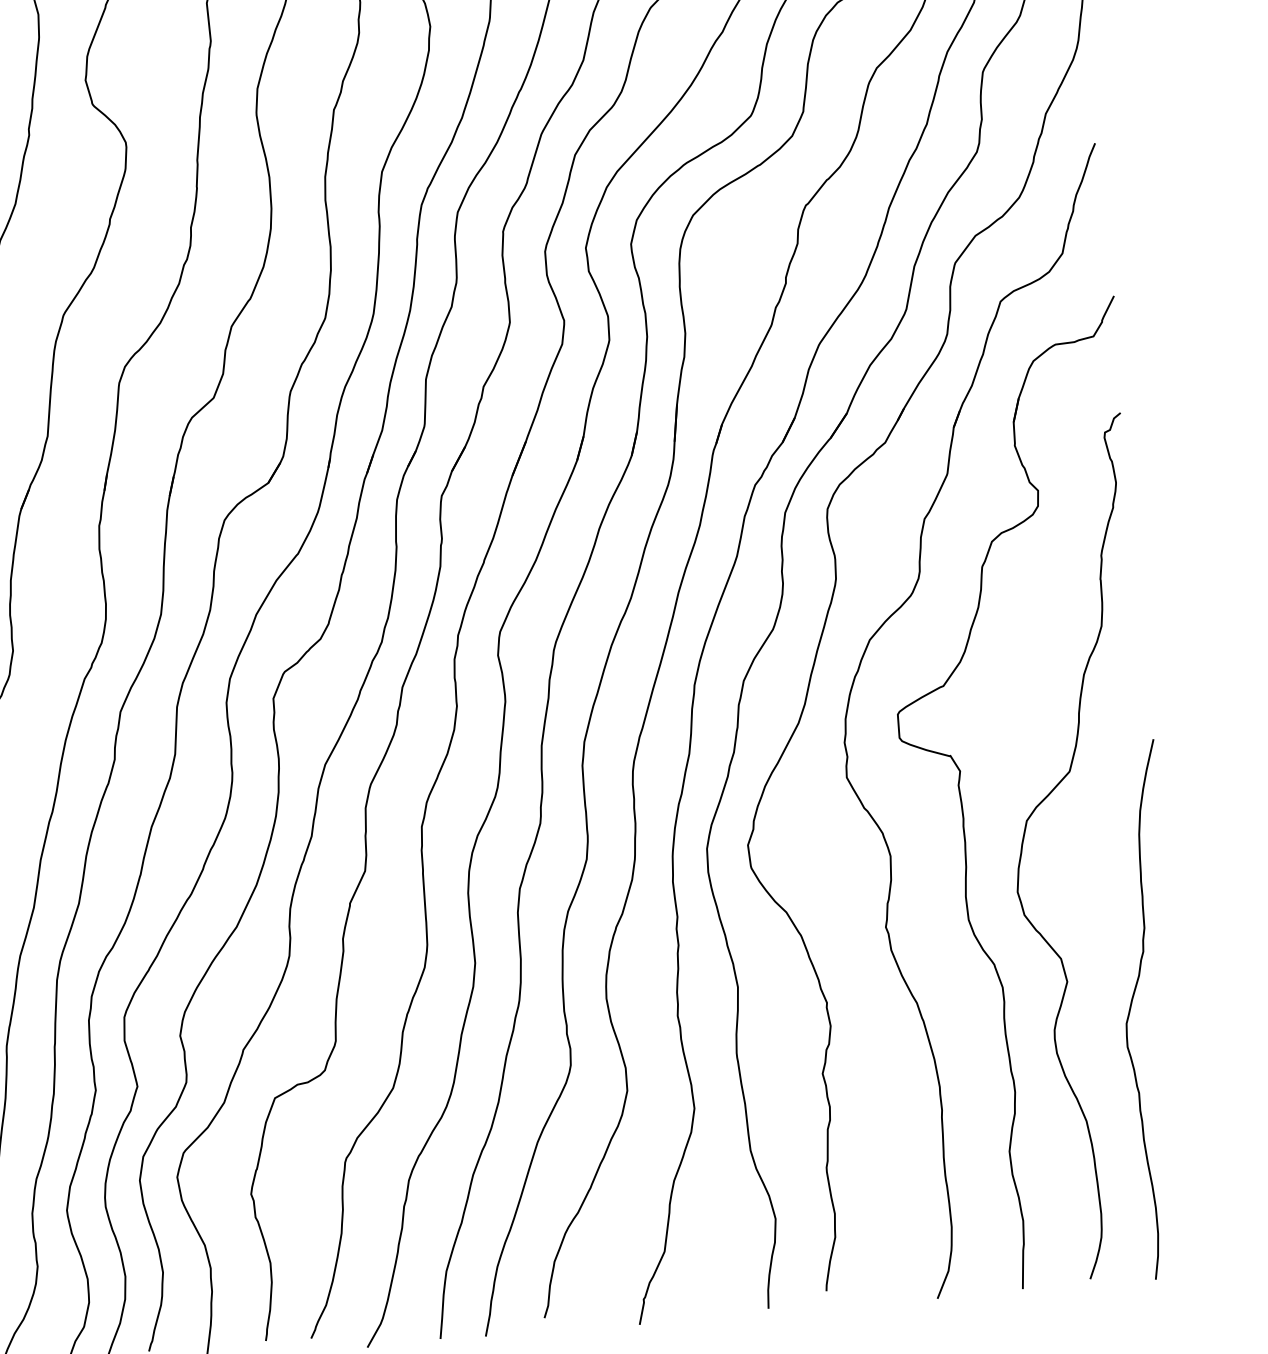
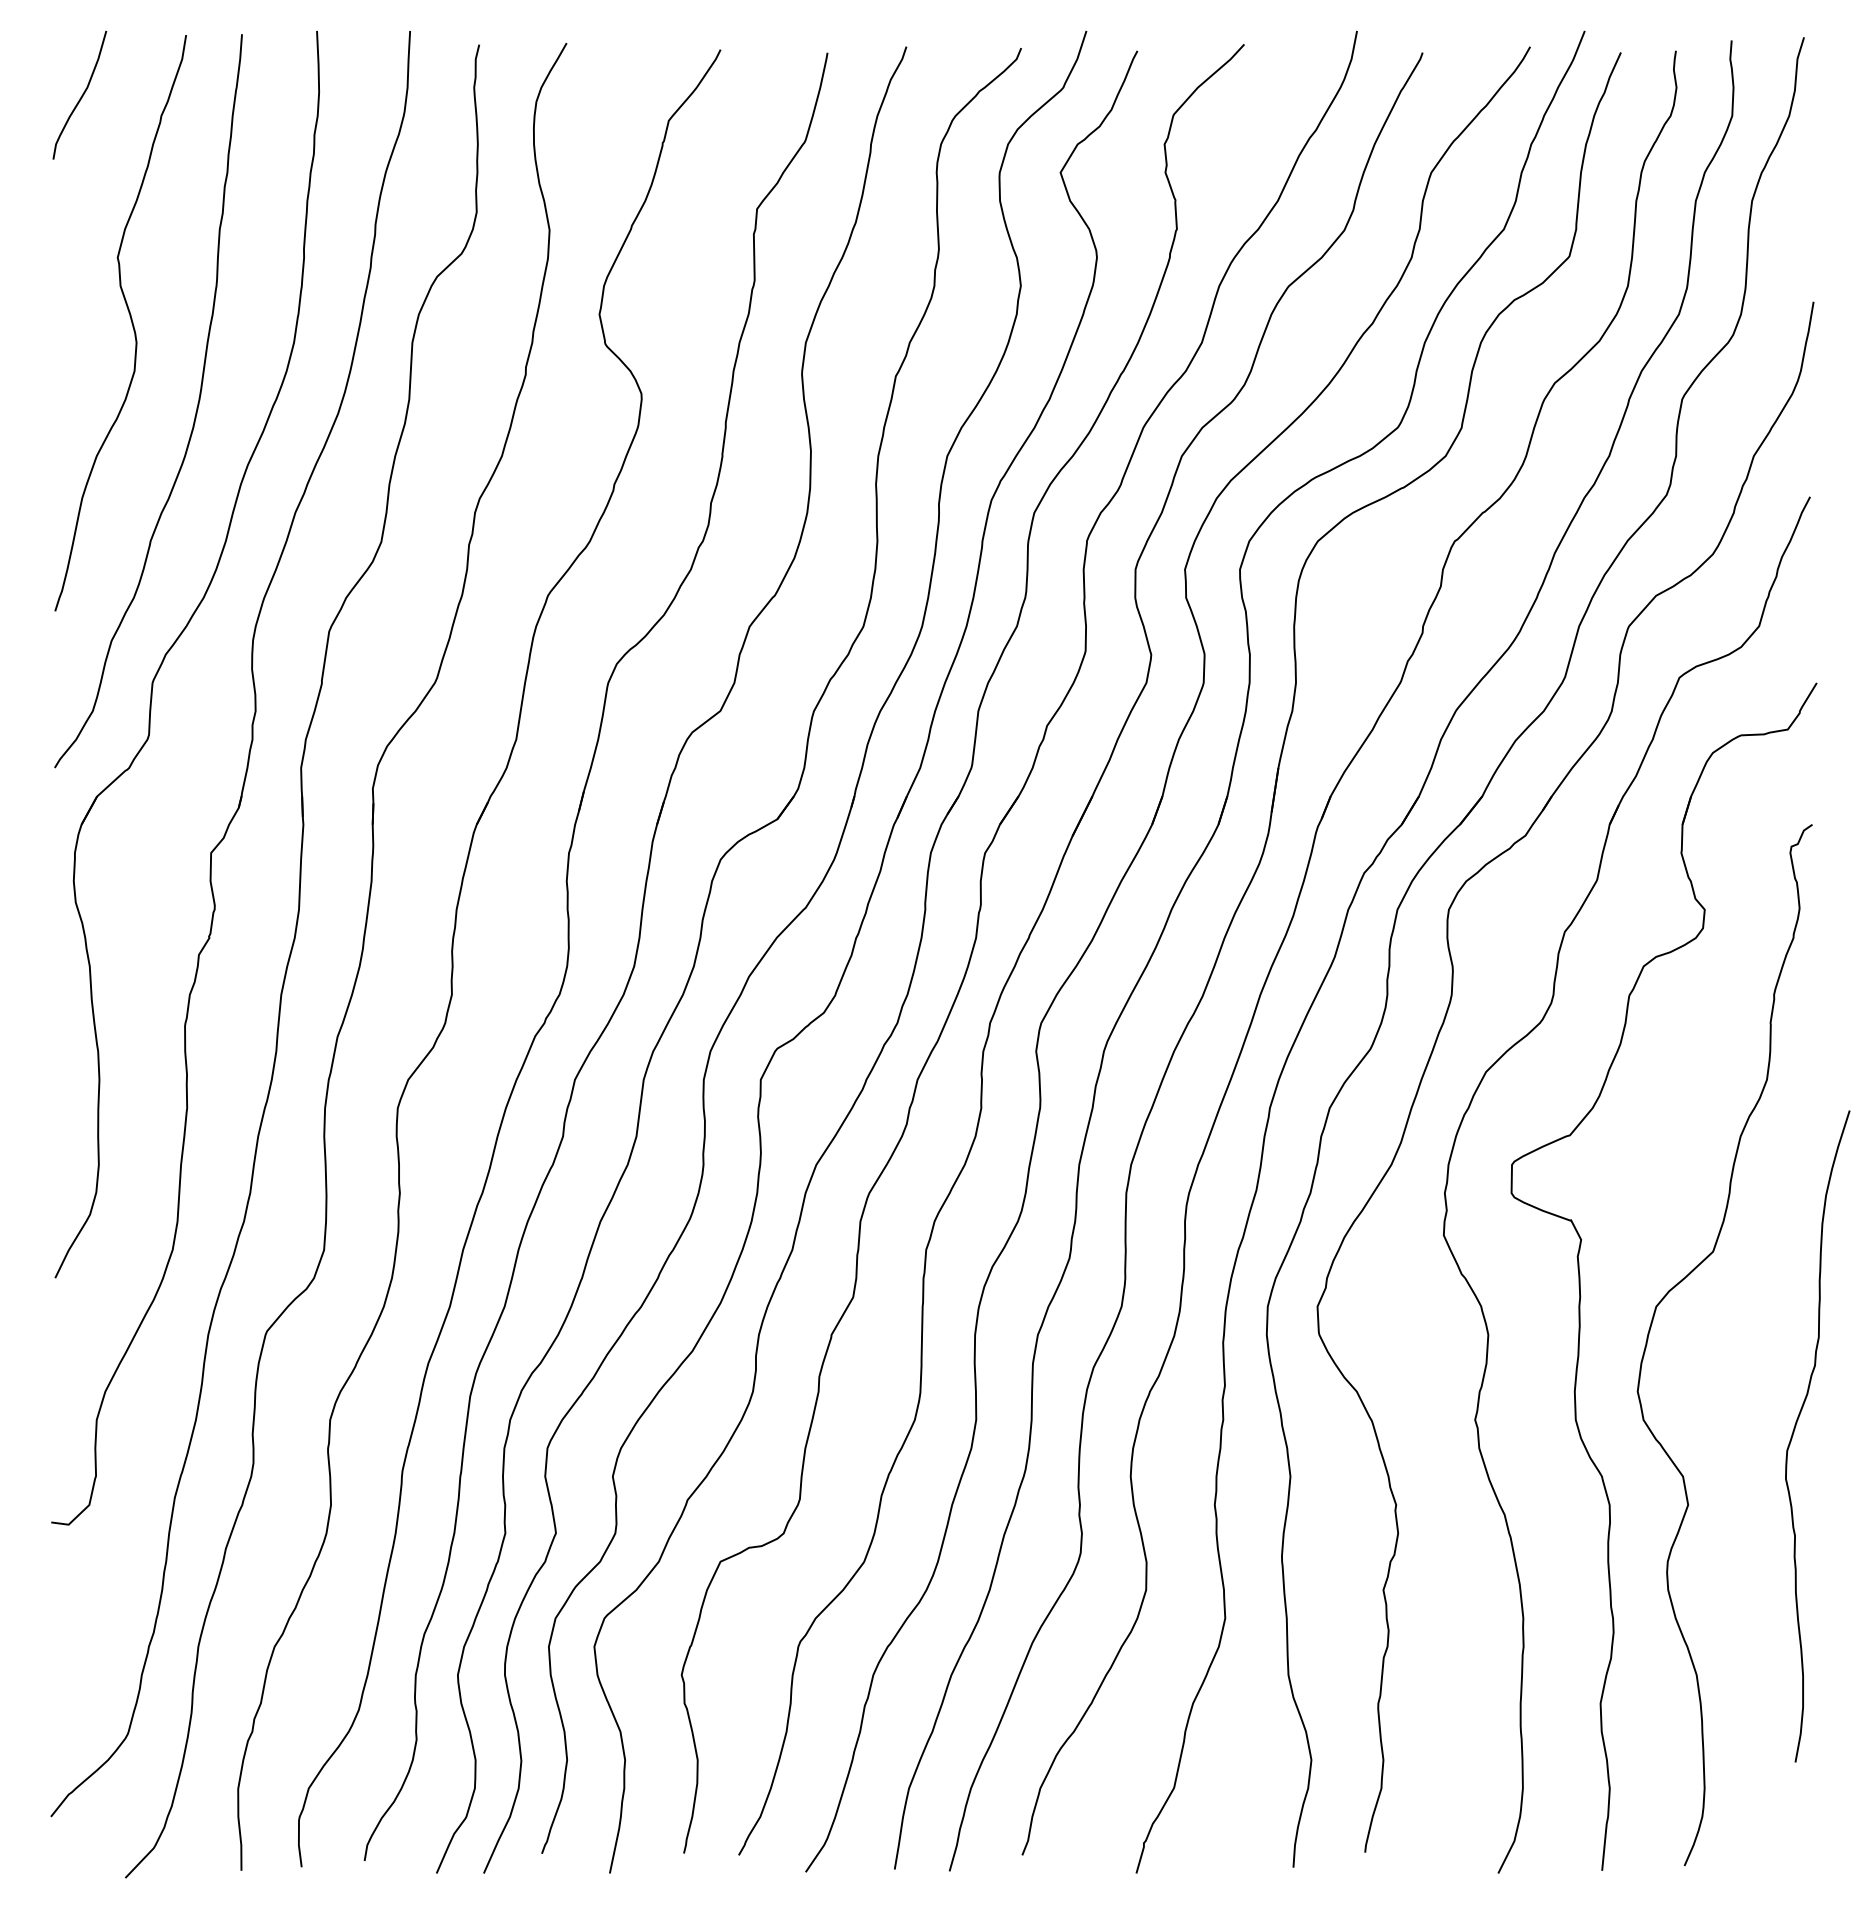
curve: (1131, 1005) -> (1795, 1429), moved

